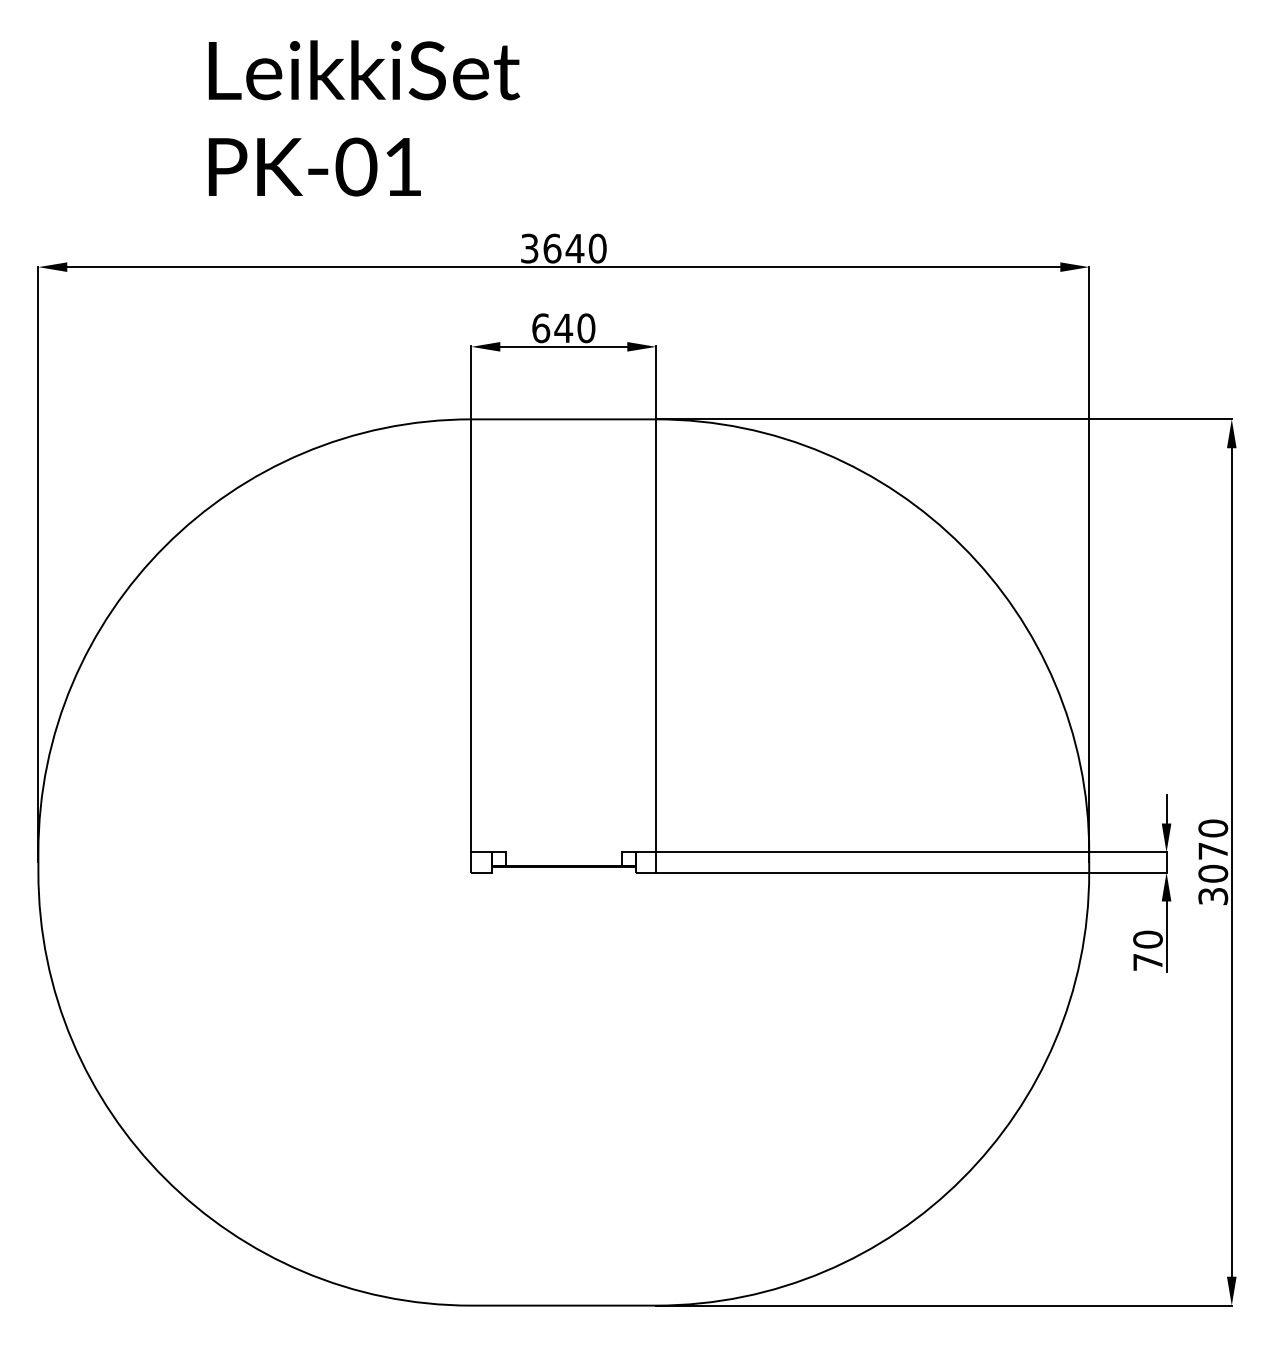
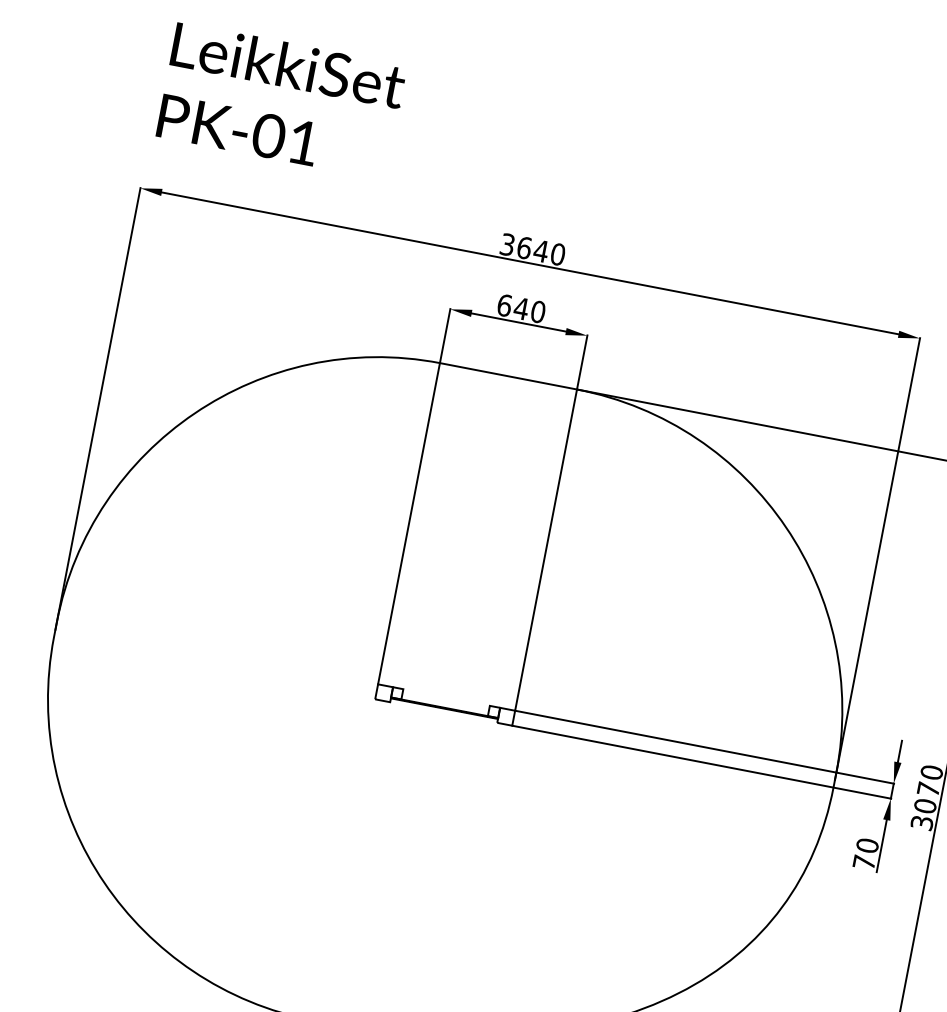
text: (363, 118) -> (281, 101), moved

